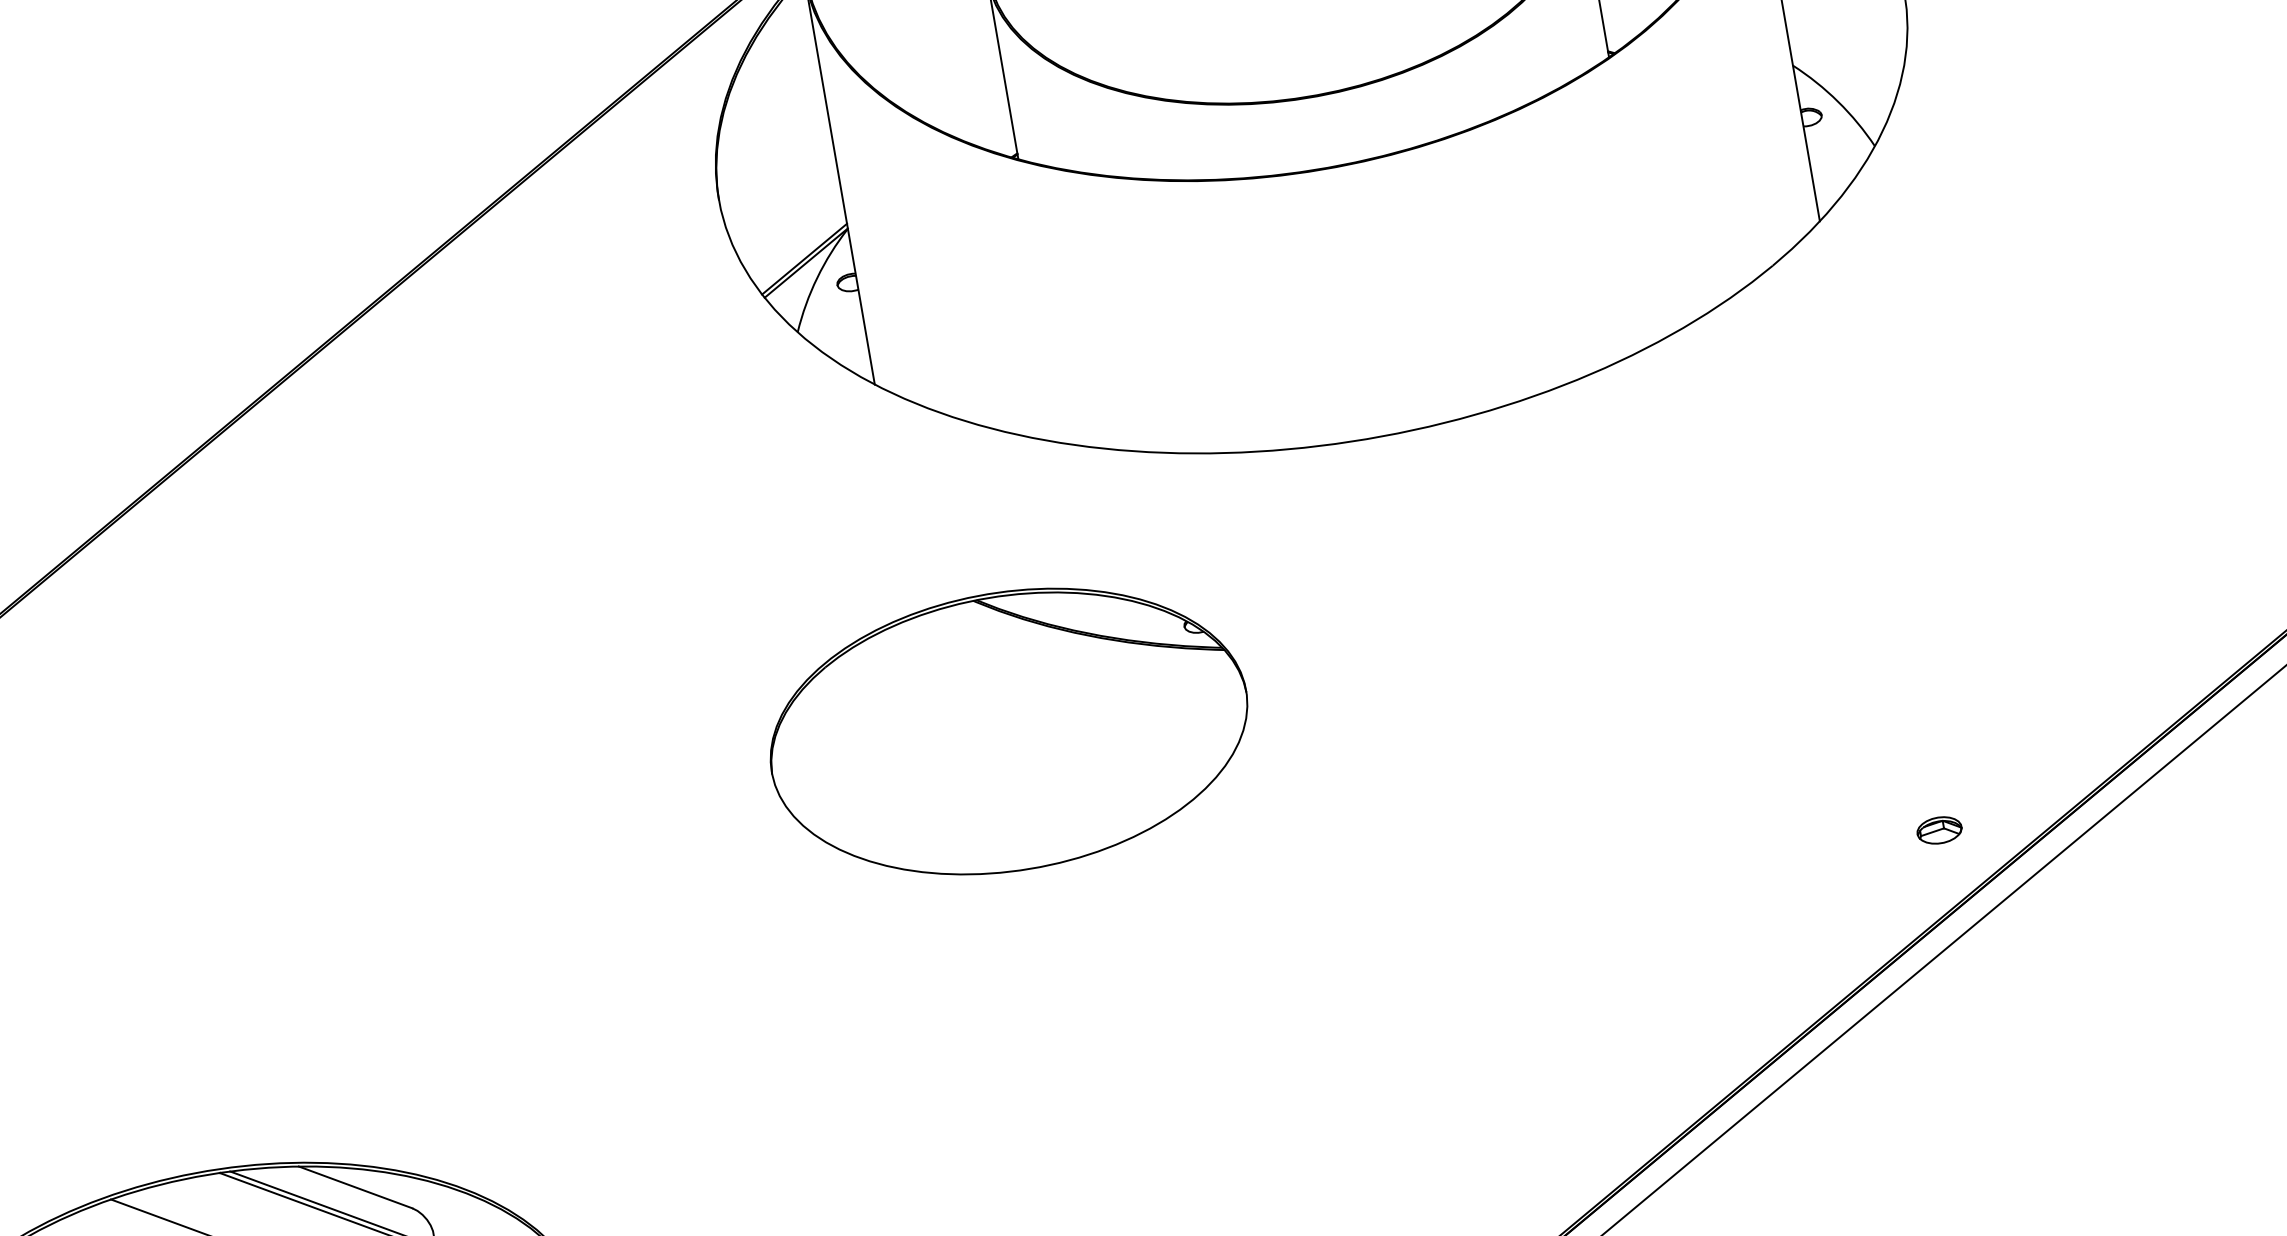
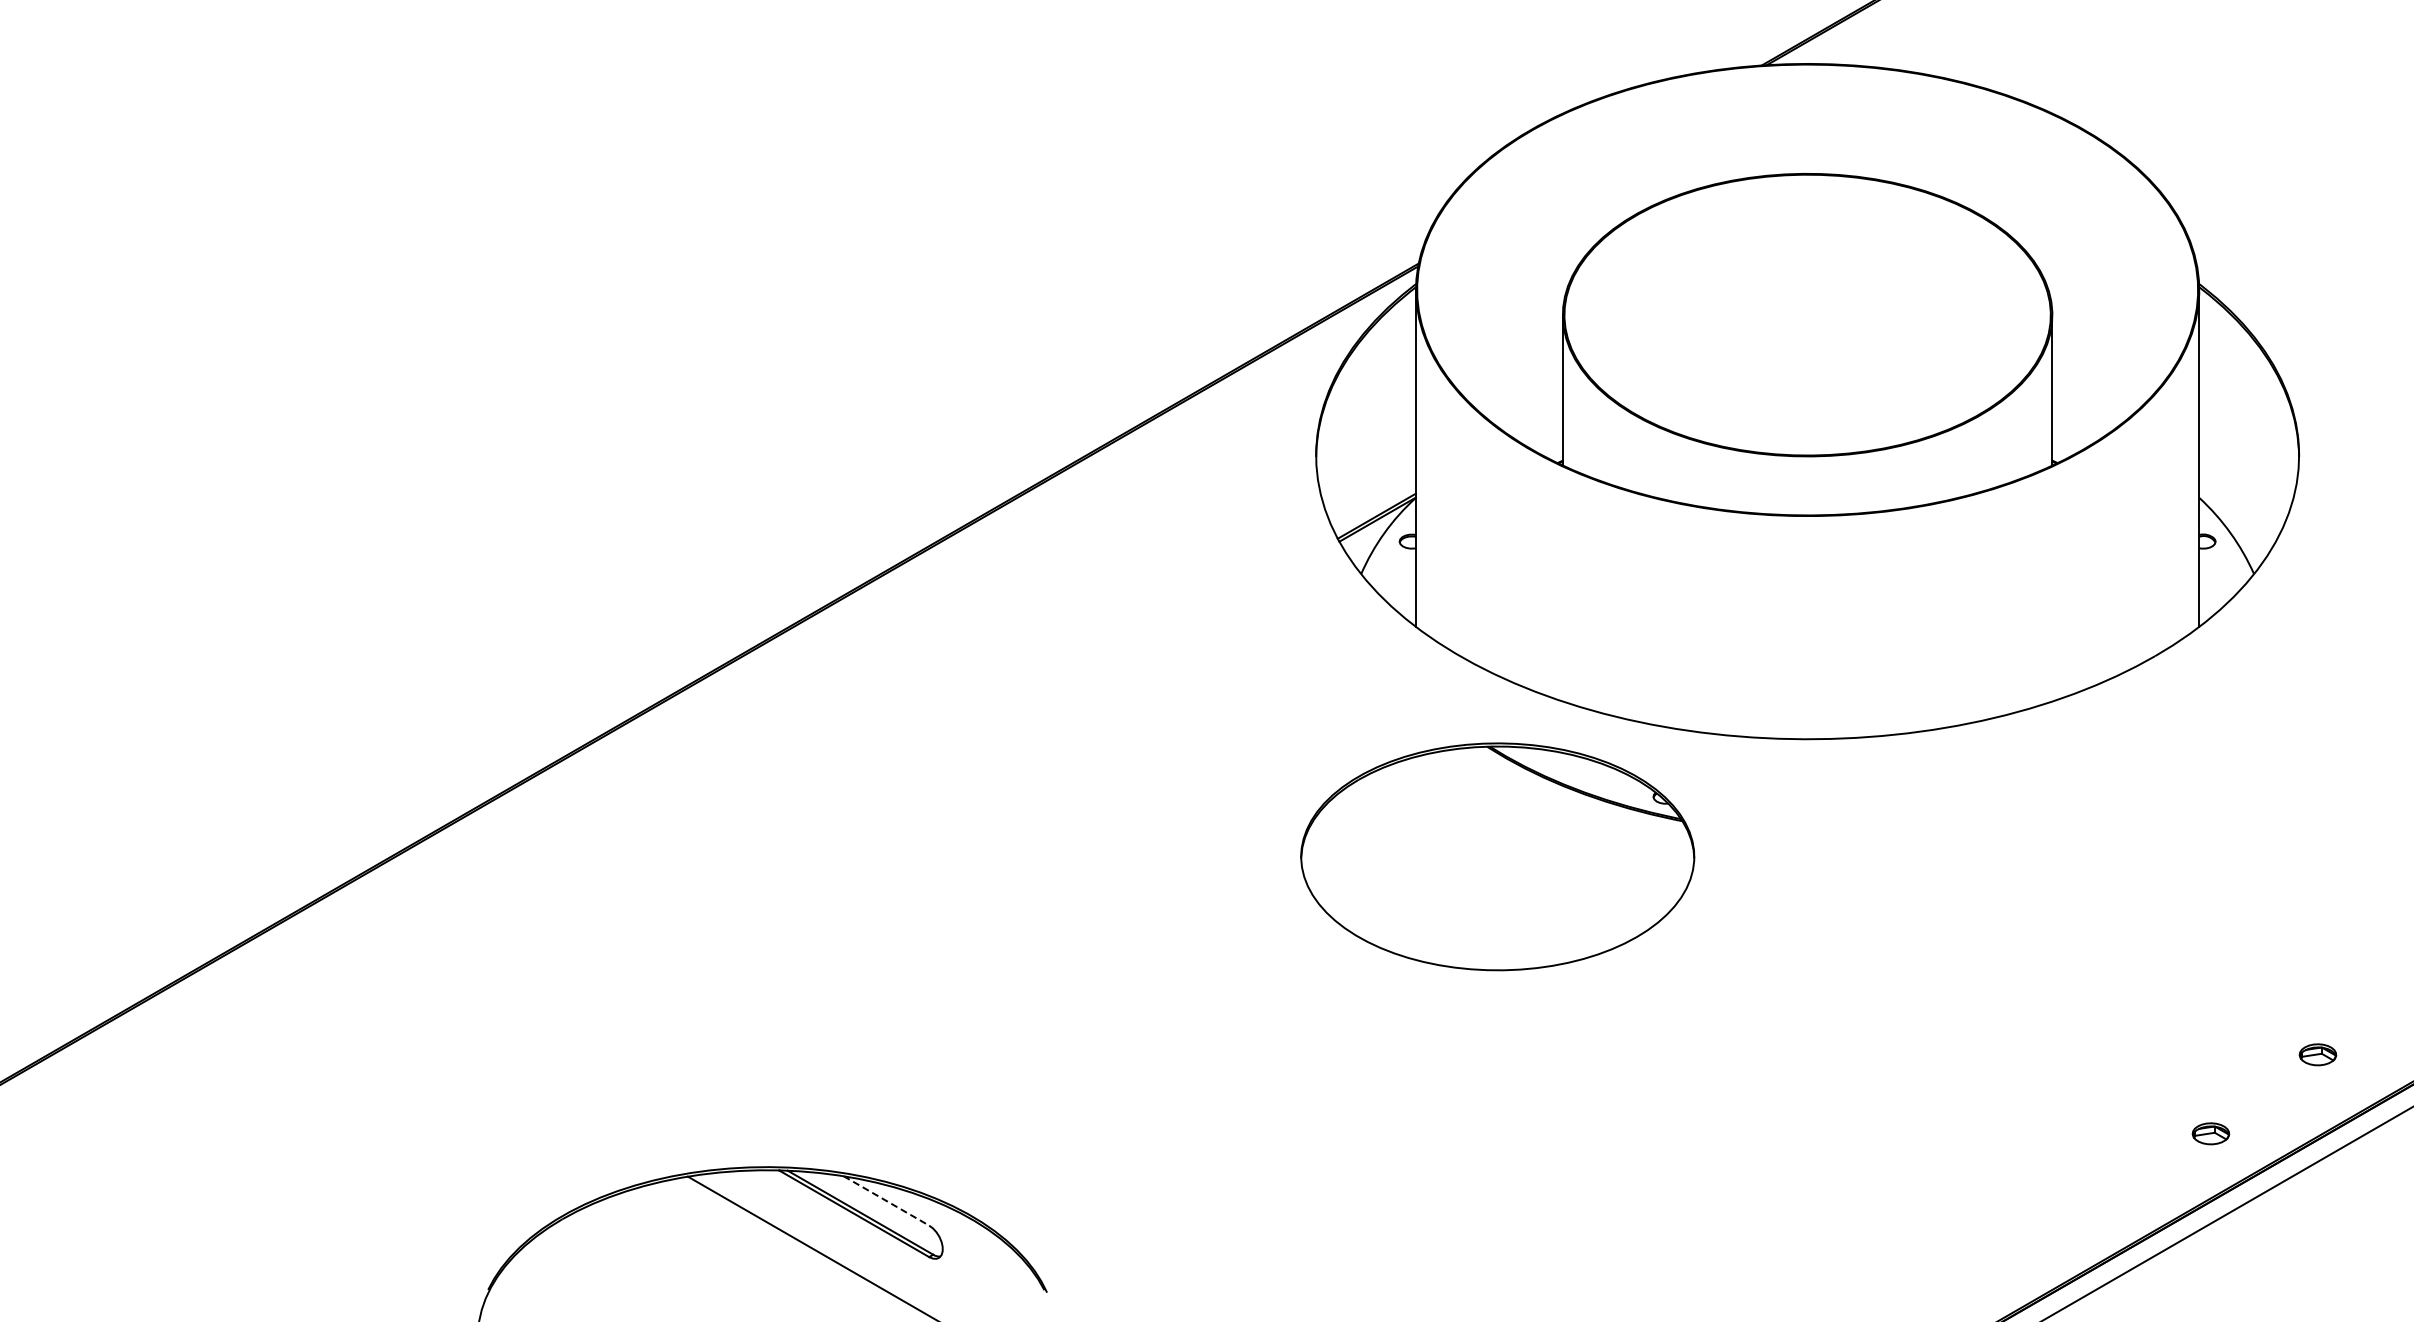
part: (2051, 712) -> (2317, 1054), added
part: (1008, 731) -> (1497, 856), moved
line: (355, 1188) -> (886, 1201), solid -> dashed

